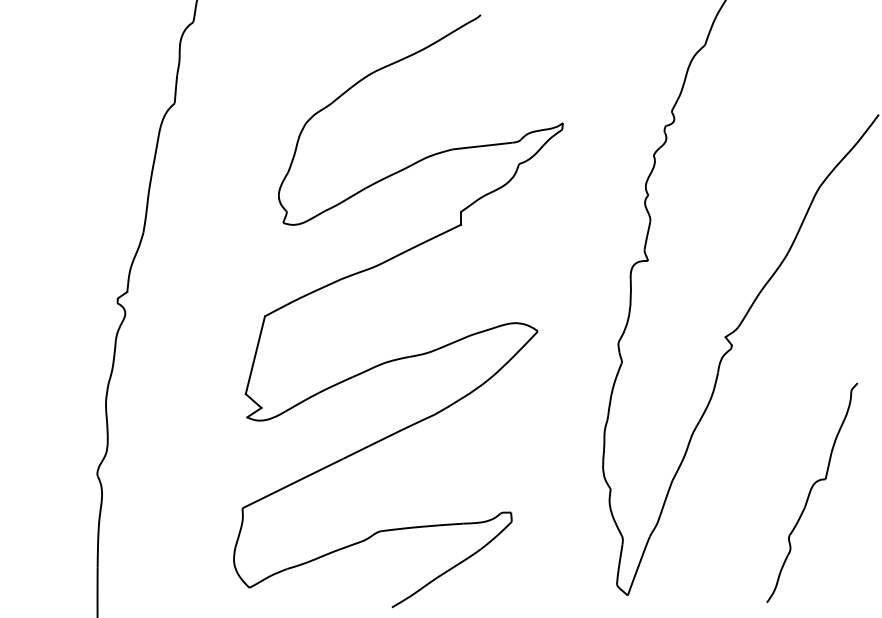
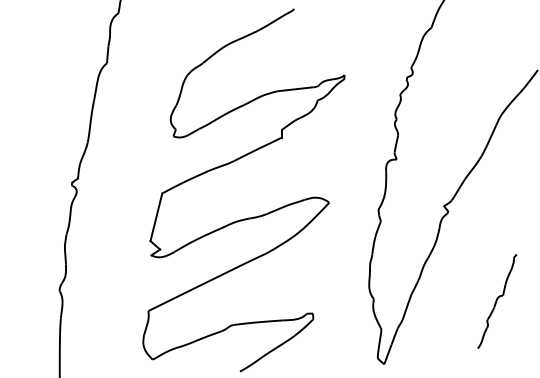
part: (812, 492) -> (497, 301), size x0.7

